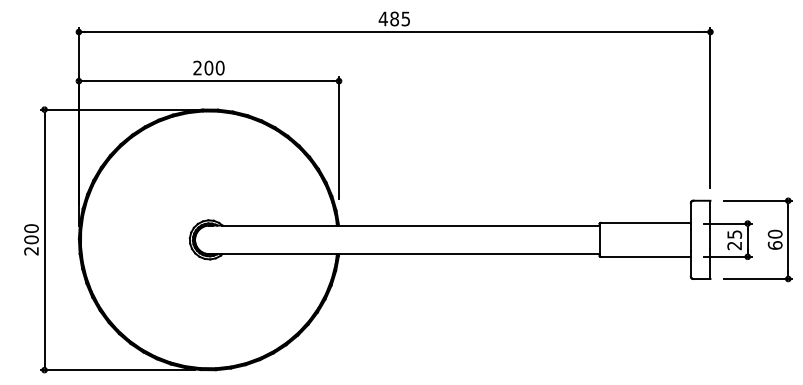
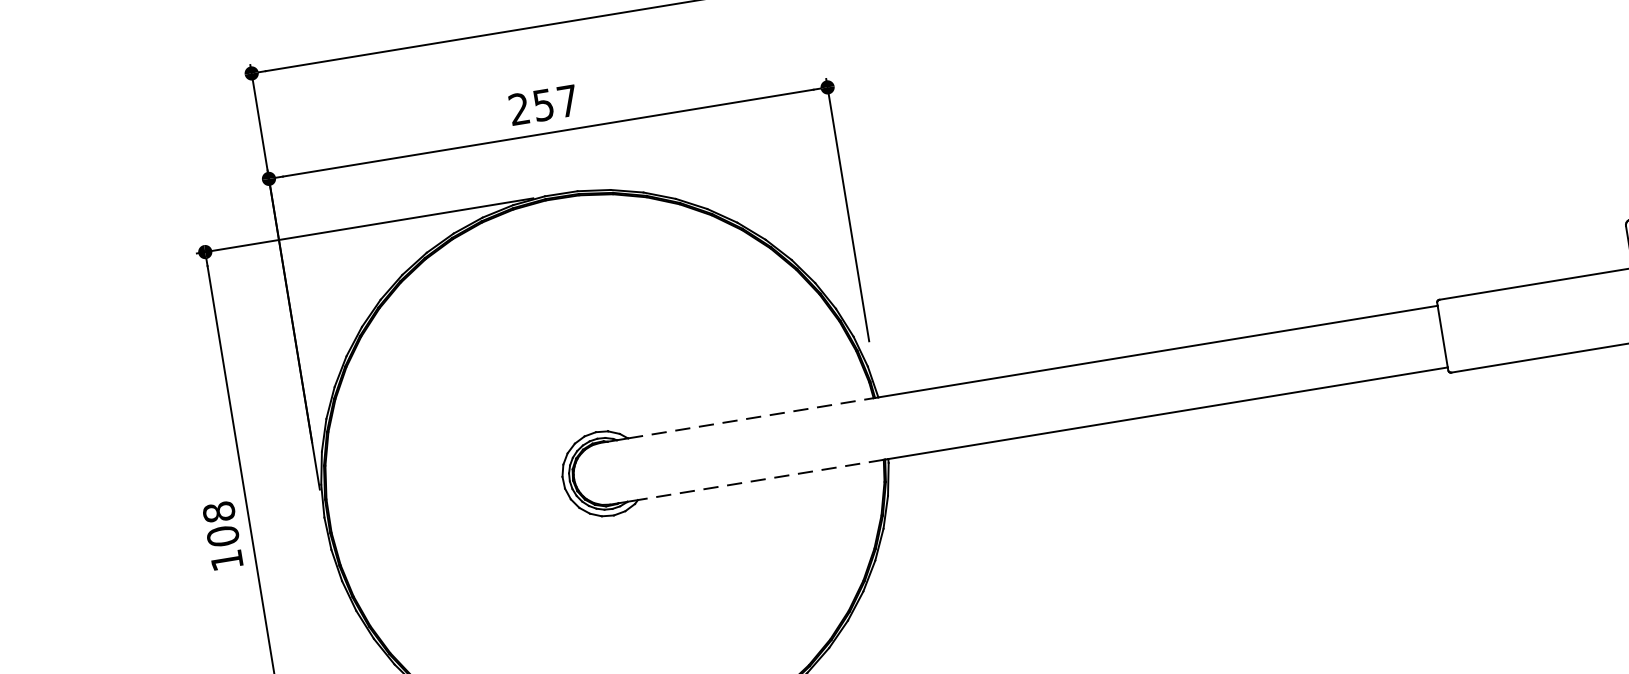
text: (214, 67) -> (555, 101), 200 -> 257
line: (280, 225) -> (752, 417), solid -> dashed
text: (31, 239) -> (222, 535), 200 -> 108
line: (279, 254) -> (760, 480), solid -> dashed

